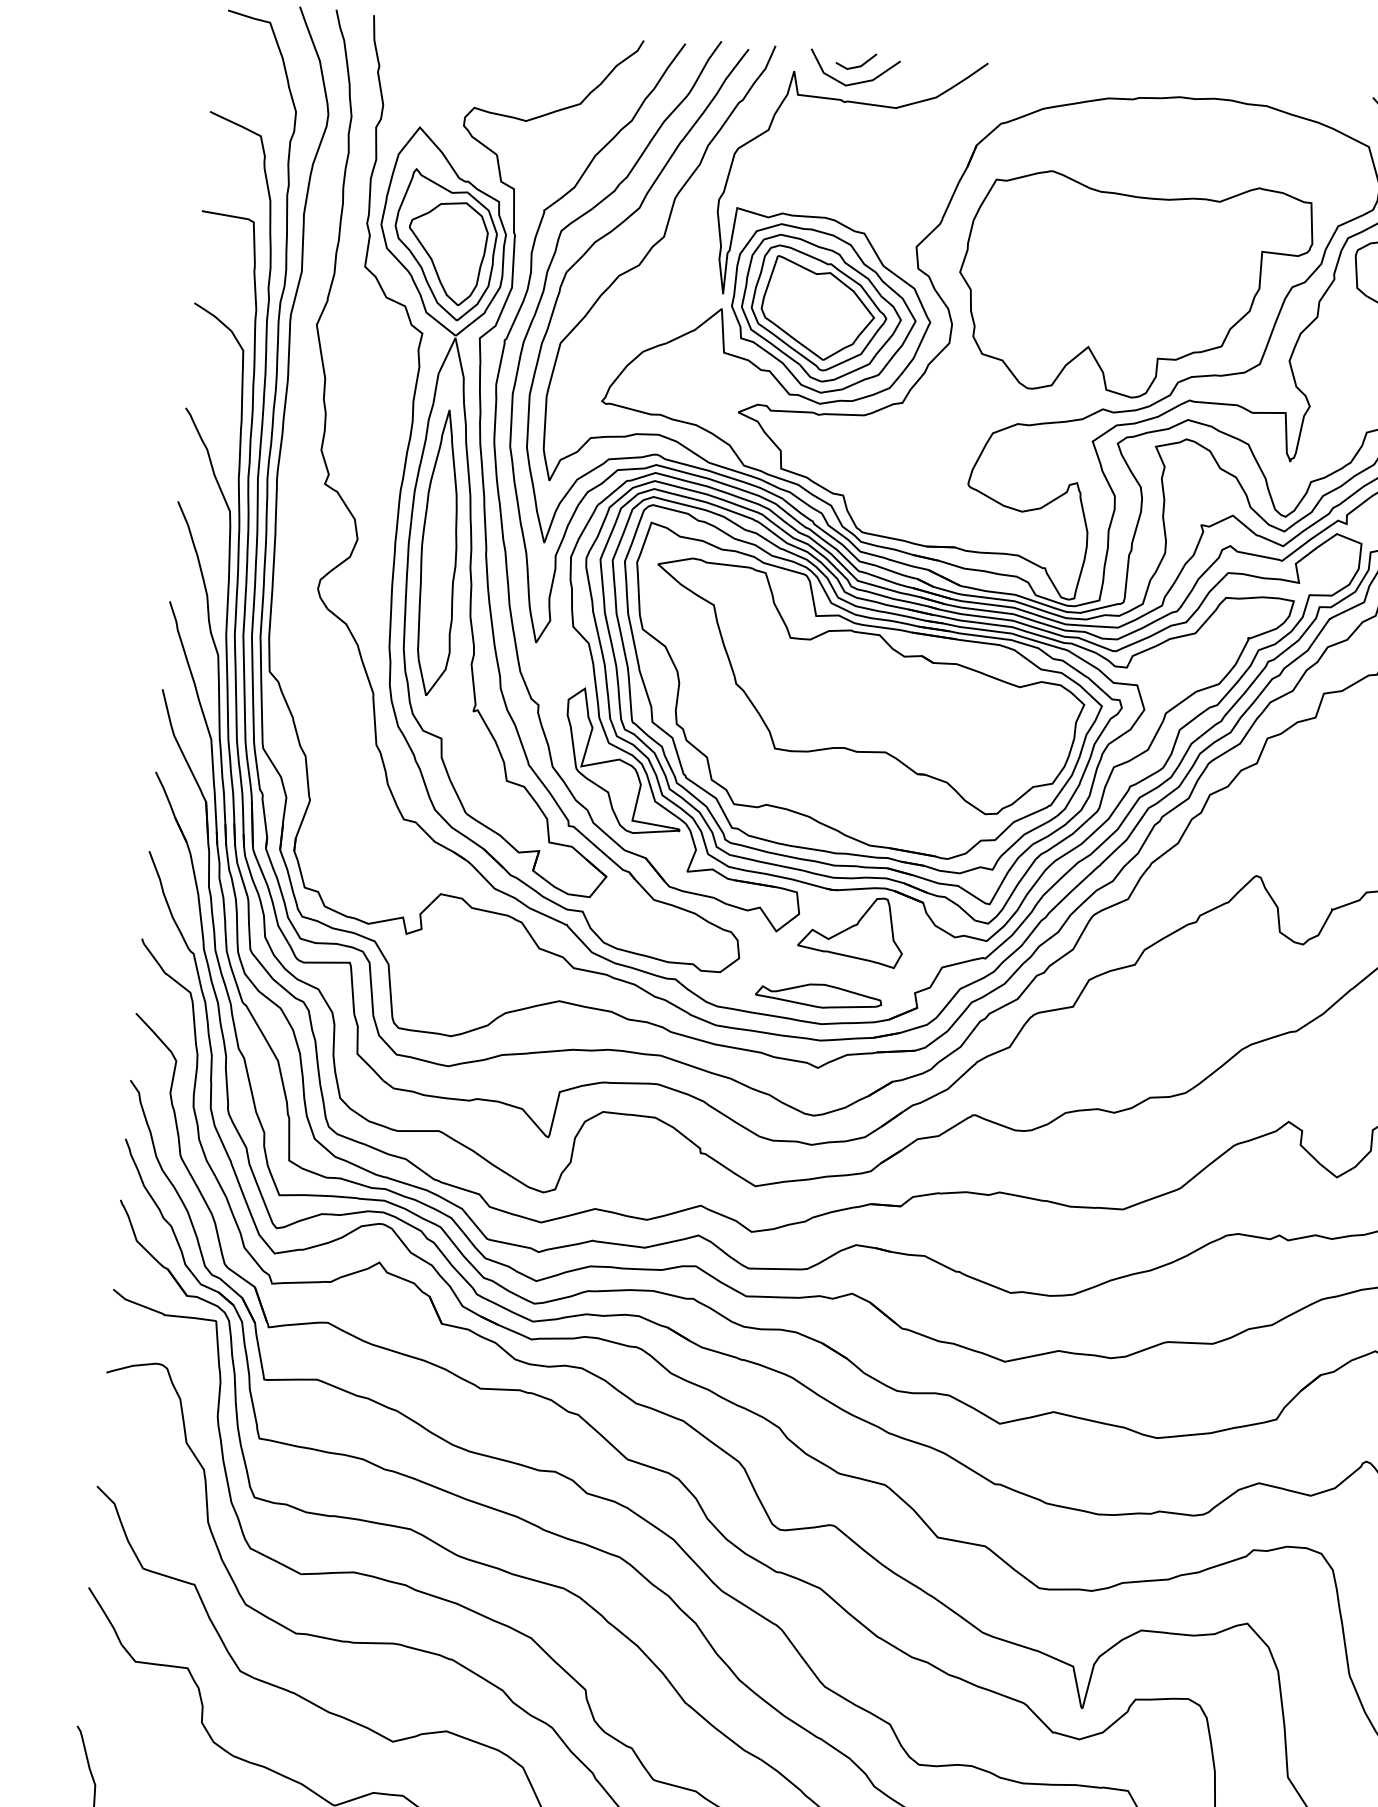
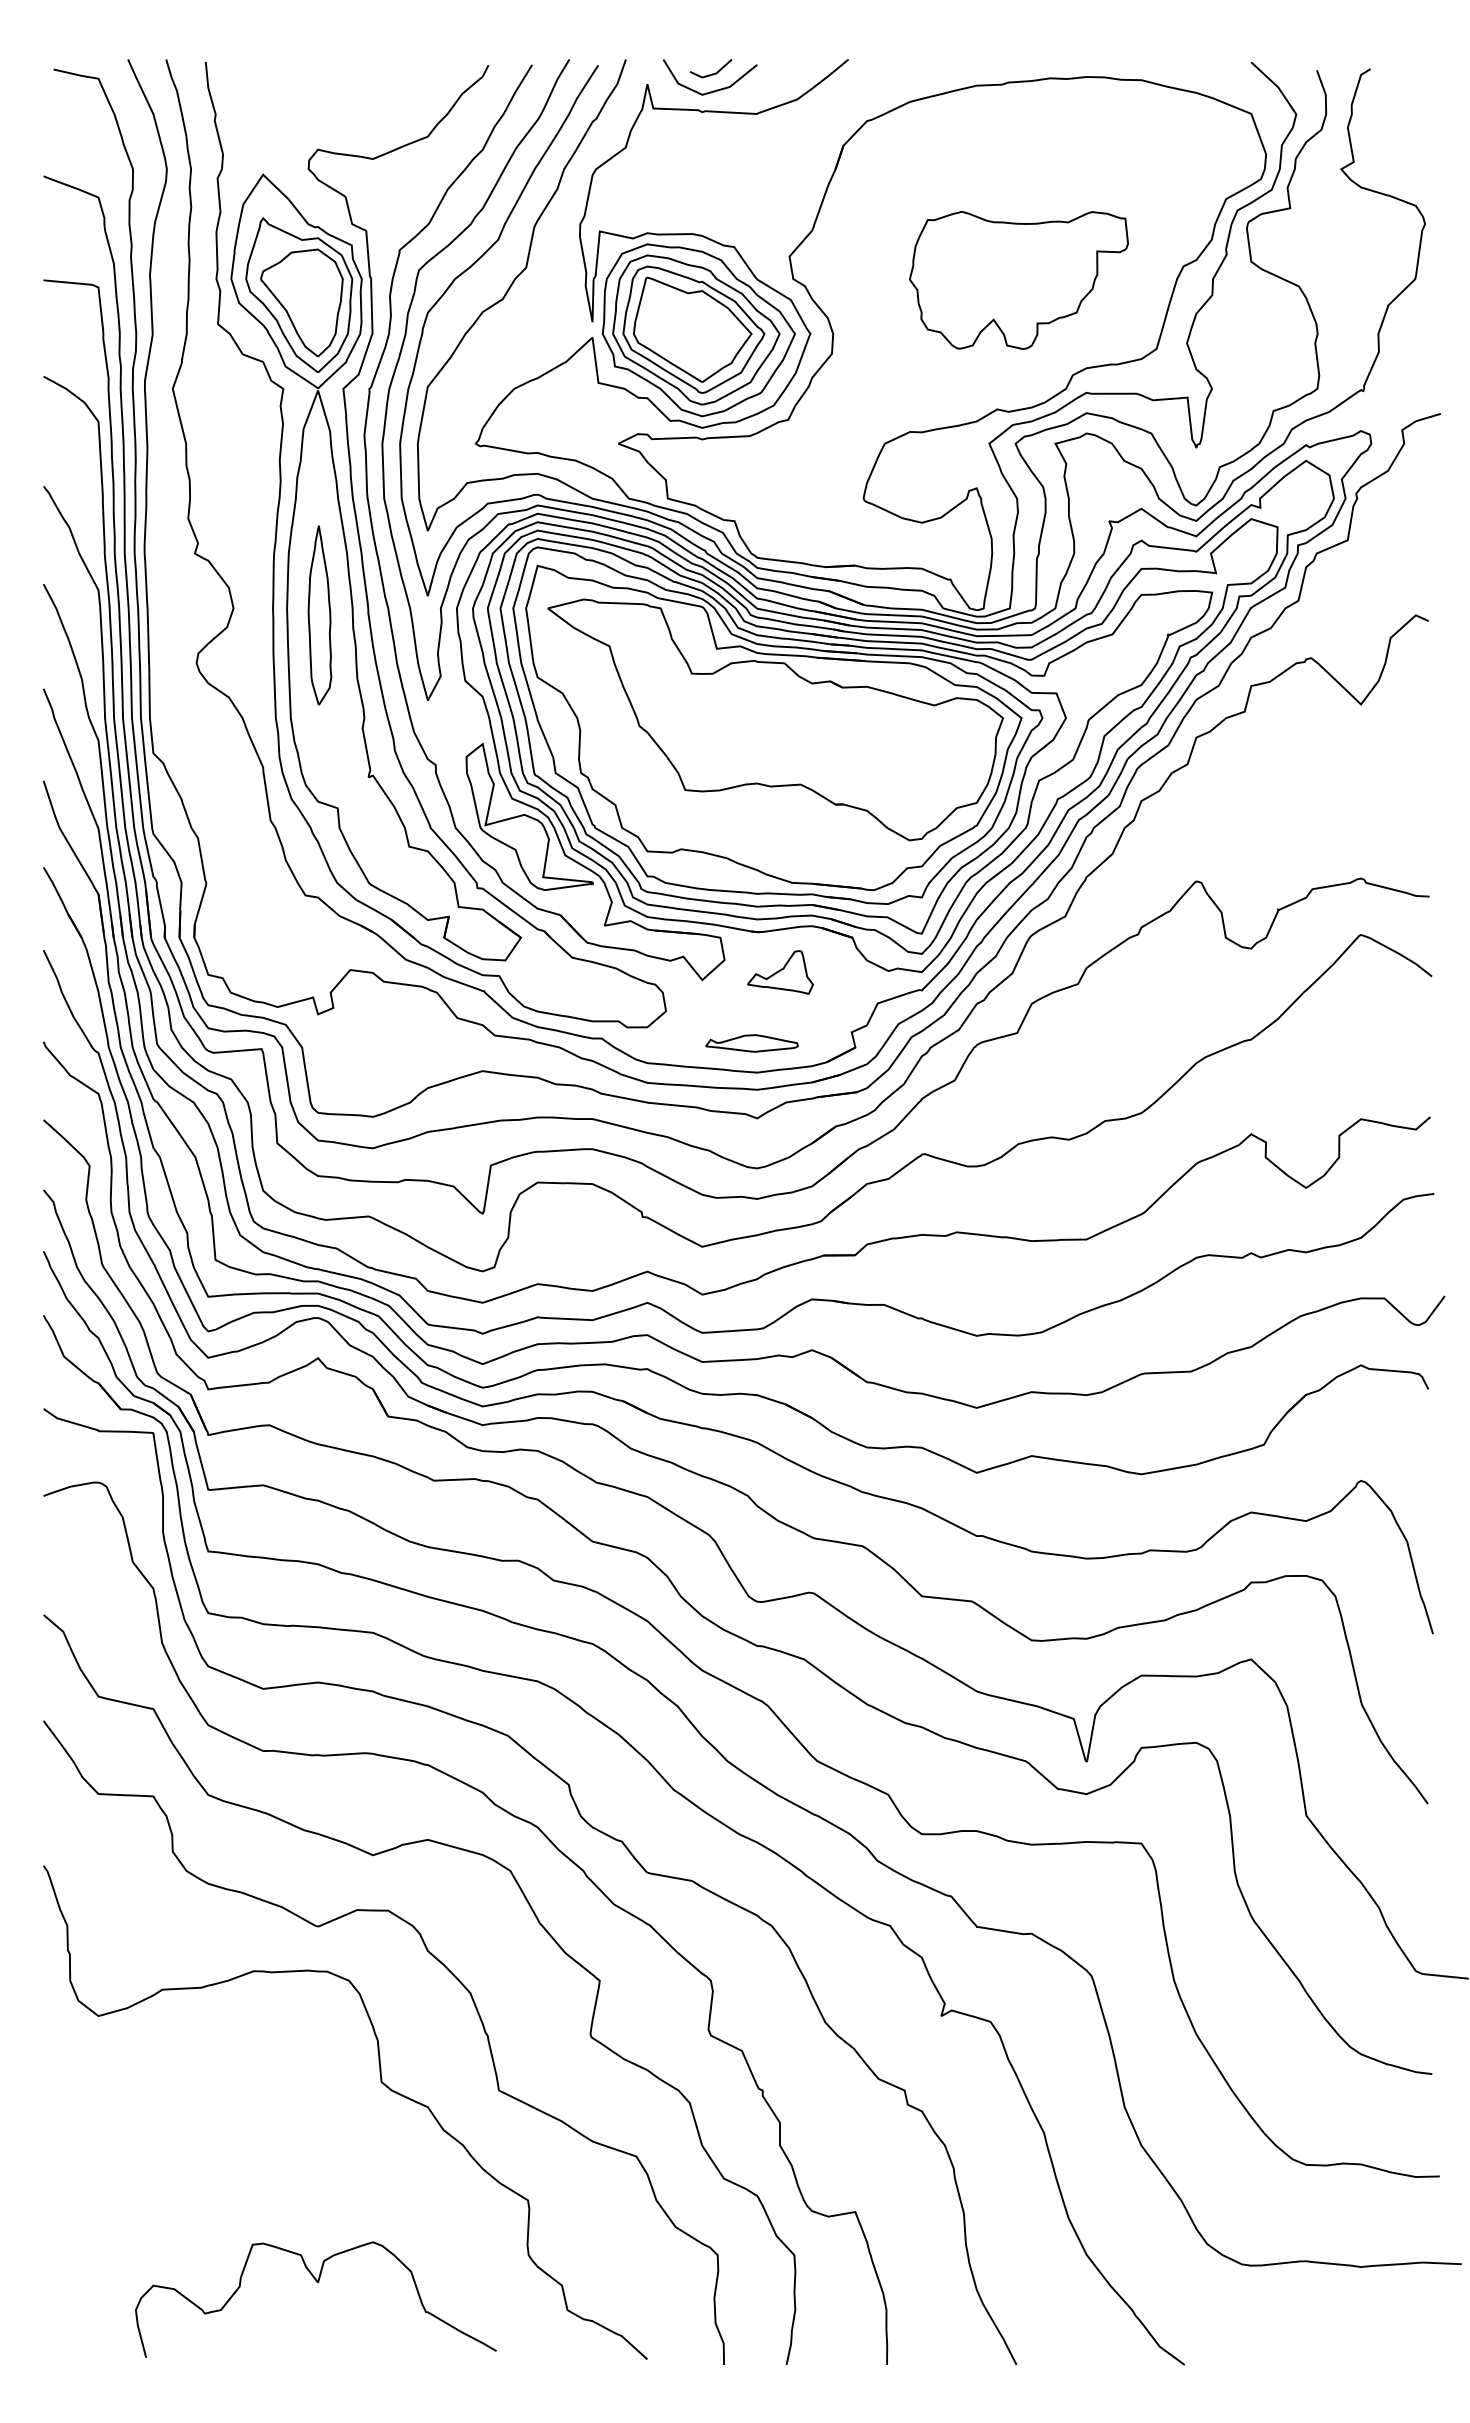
part: (1133, 287) -> (1018, 280), size x0.6
part: (439, 552) -> (319, 615), size x0.6
part: (851, 930) -> (780, 972), size x0.6
part: (818, 995) -> (751, 1043), size x0.7

